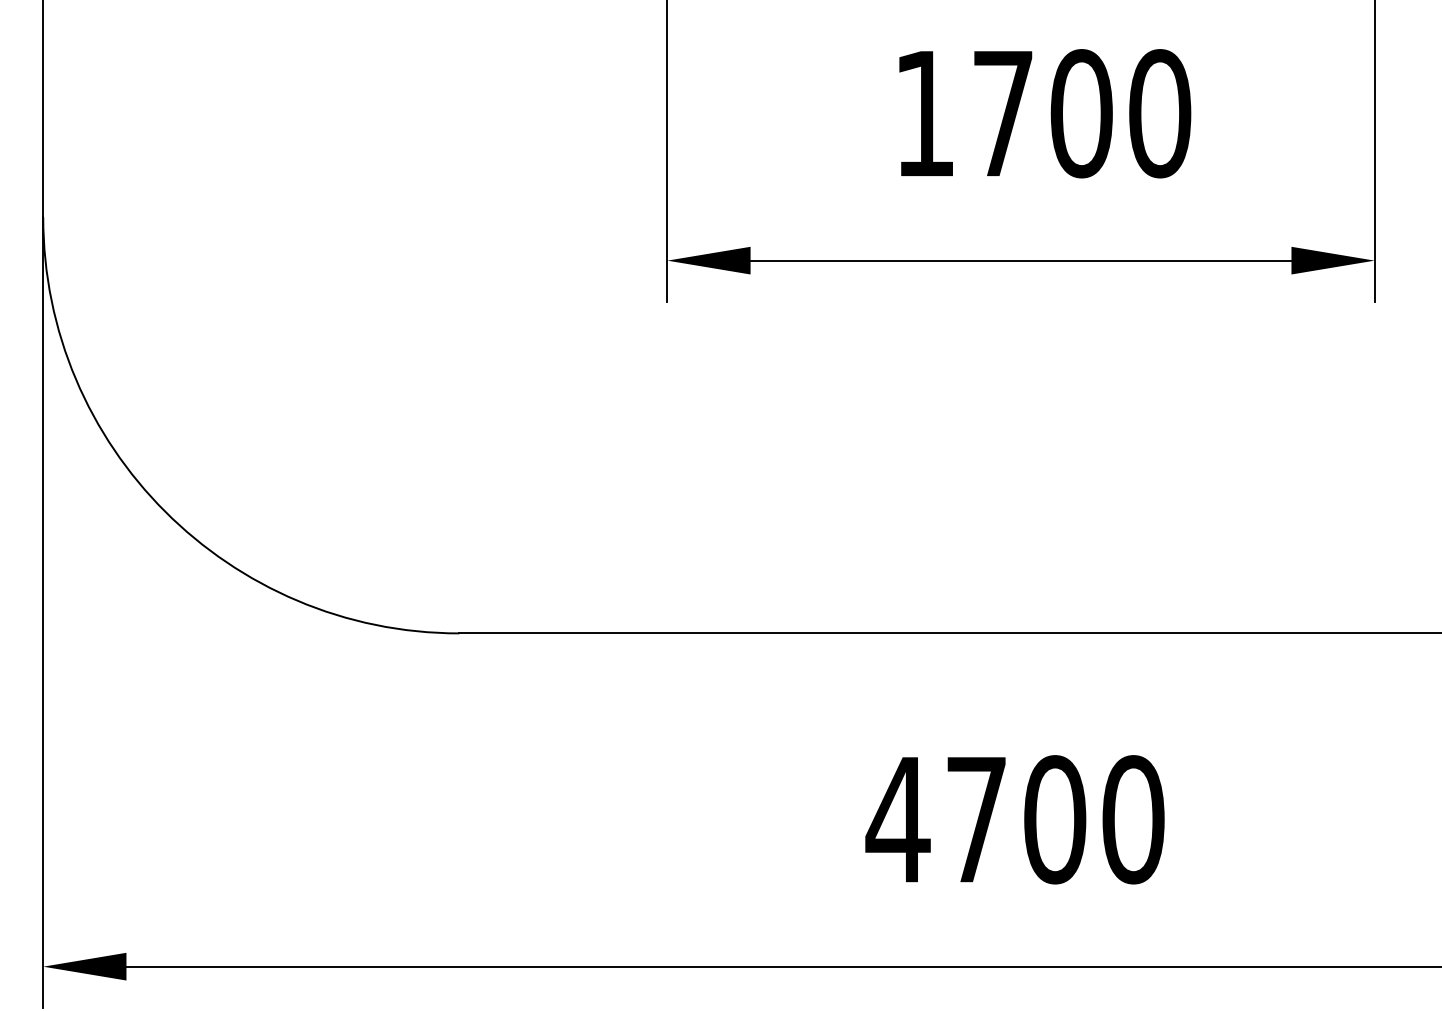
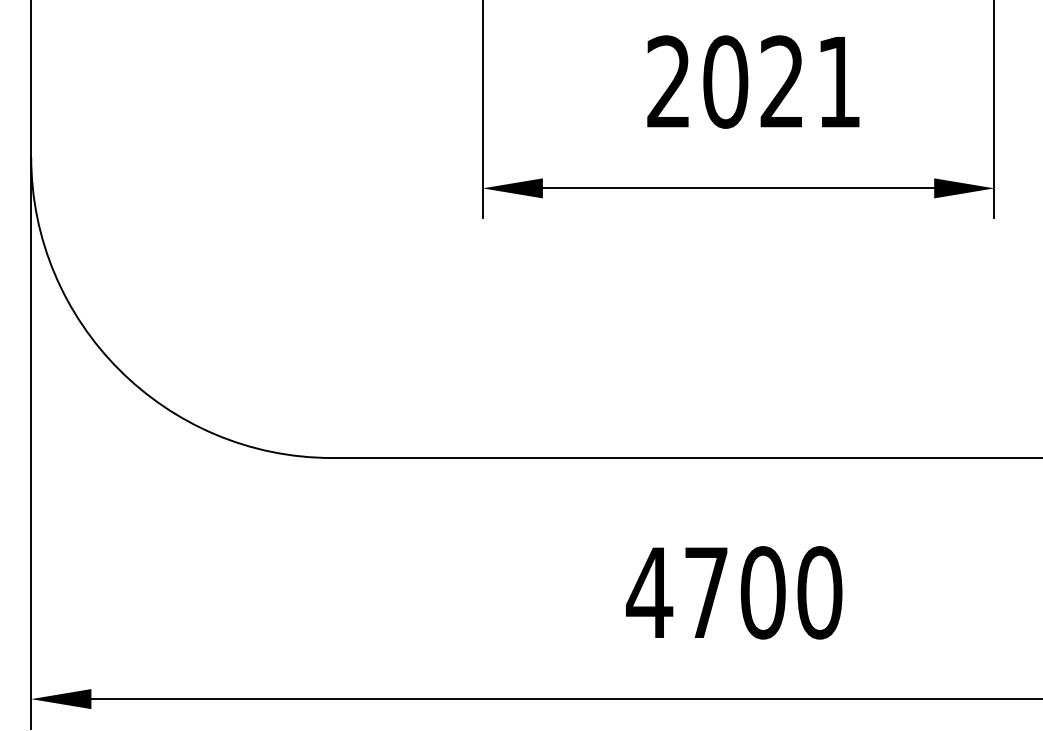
text: (1043, 113) -> (754, 81), 1700 -> 2021

